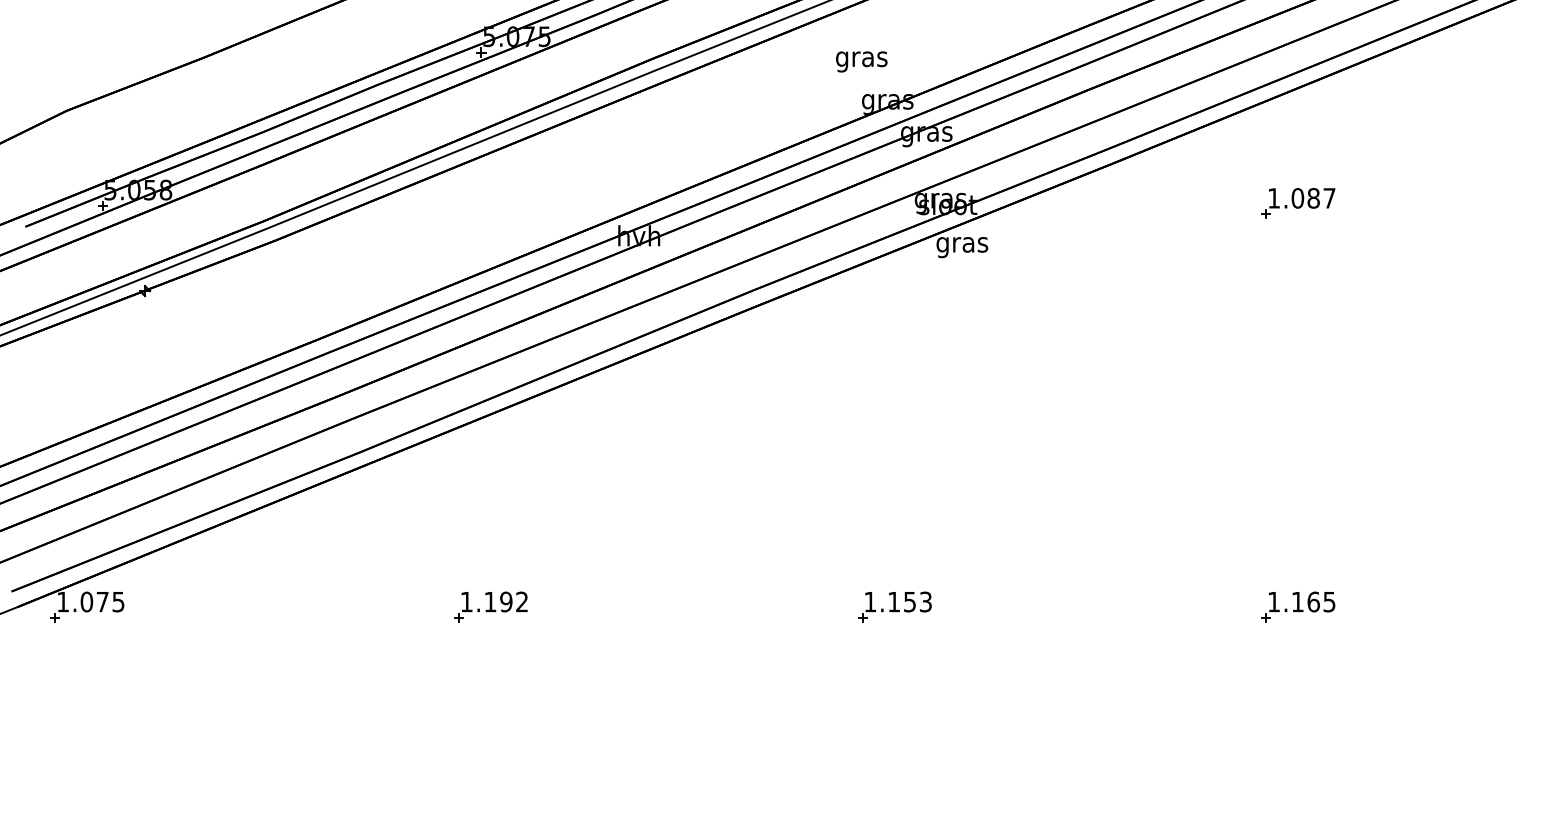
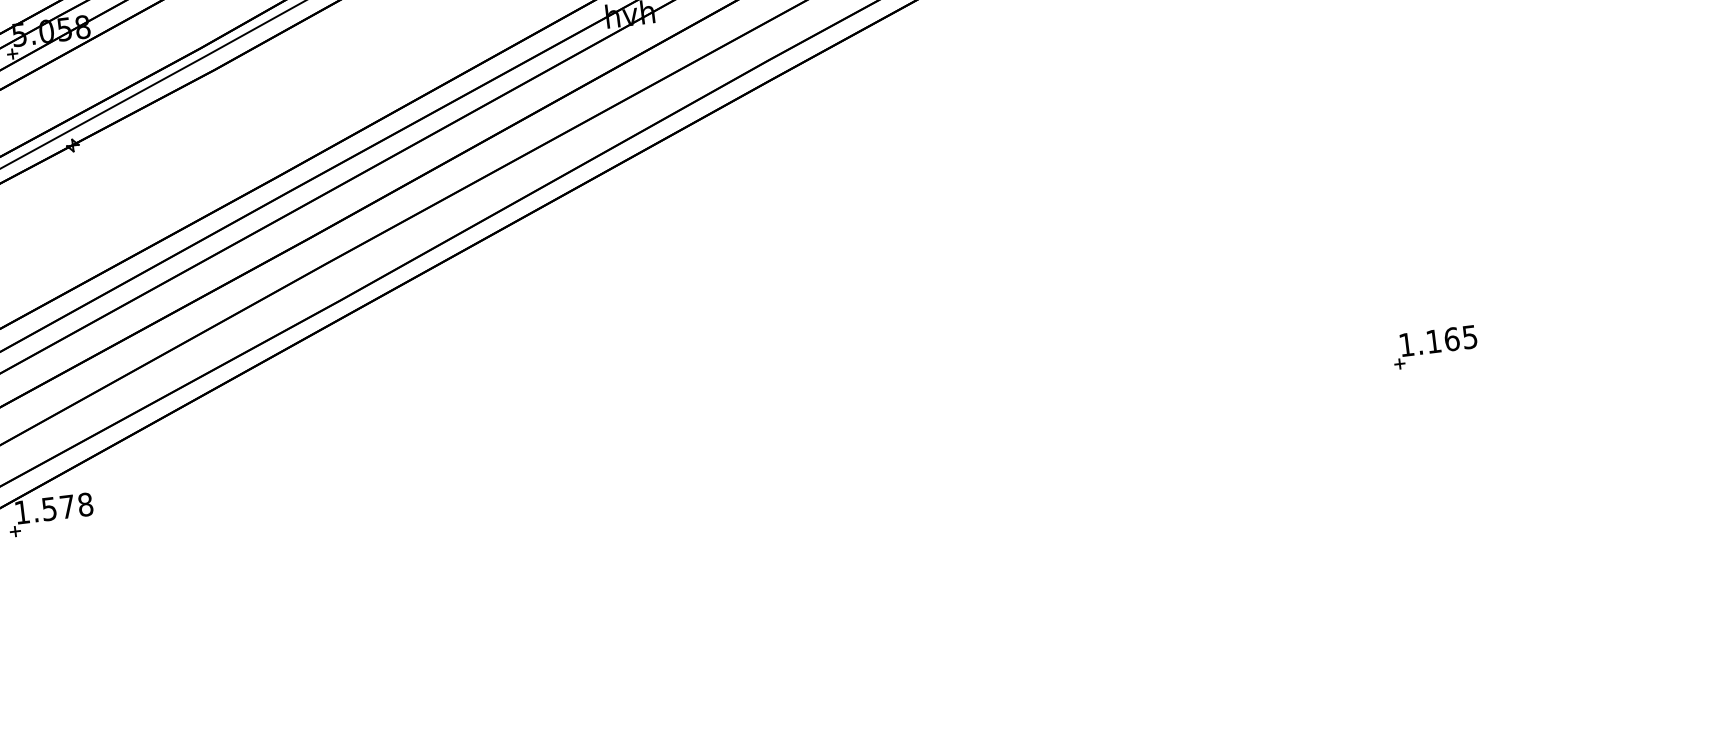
text: (102, 601) -> (67, 506), 1.075 -> 1.578
part: (490, 606) -> (511, 458), removed
part: (894, 606) -> (973, 402), removed

